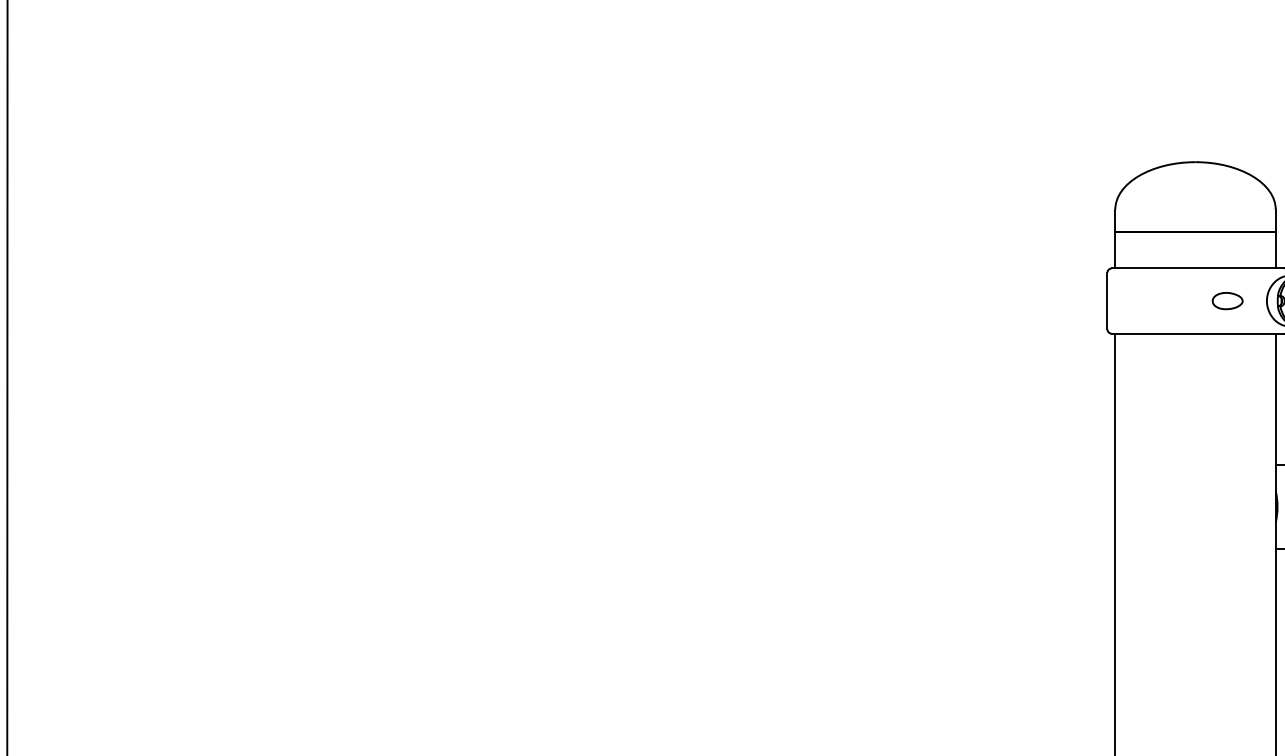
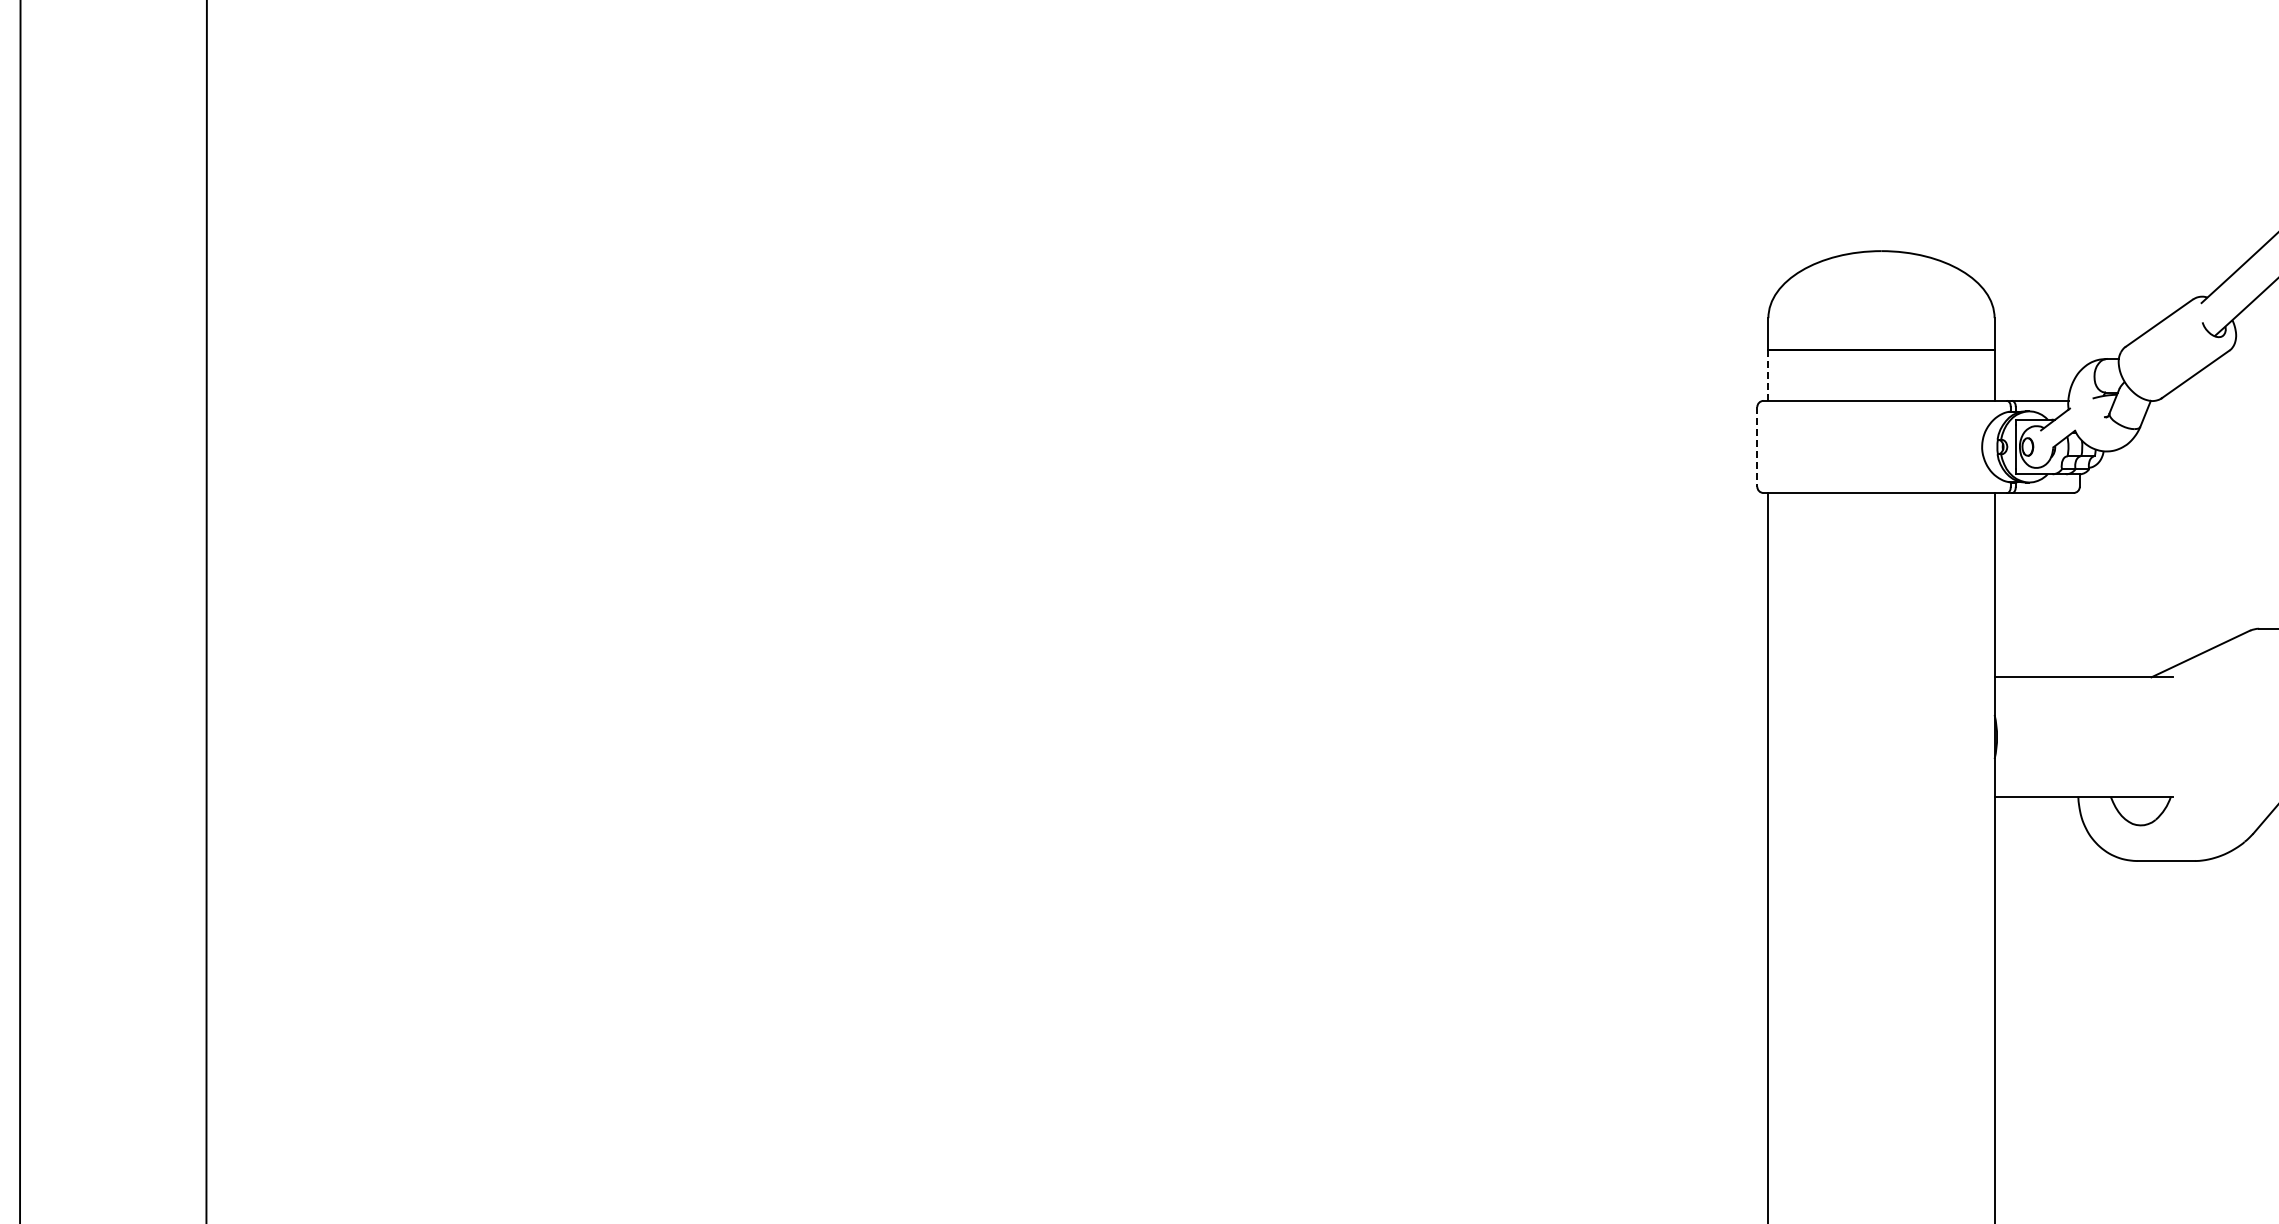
line: (1115, 250) -> (1768, 375), solid -> dashed
line: (1107, 300) -> (1757, 446), solid -> dashed
part: (1227, 300) -> (1926, 446), removed

